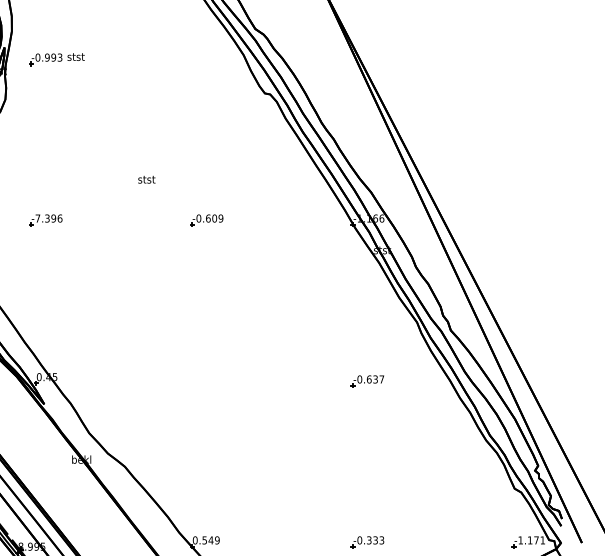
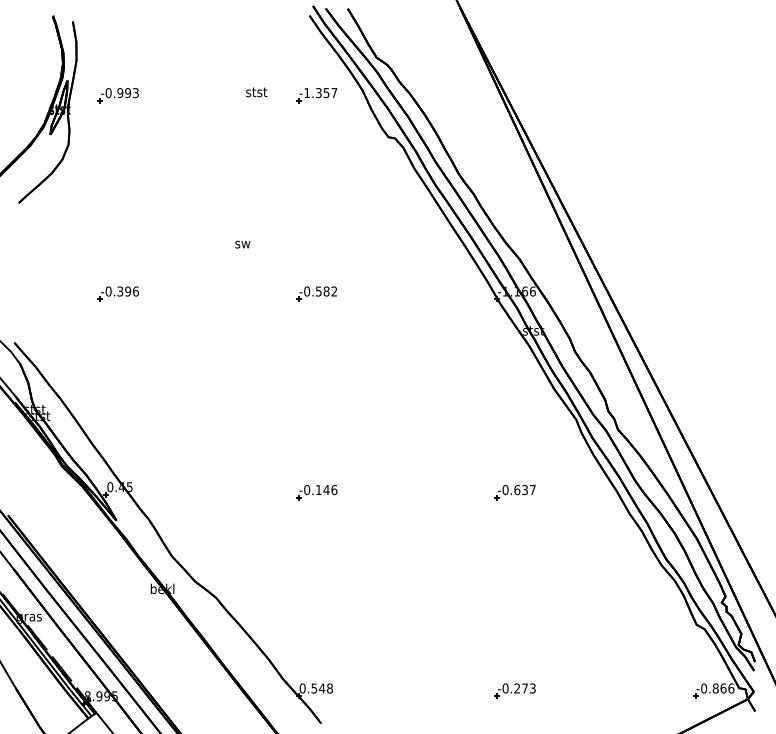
text: (75, 57) -> (256, 92), moved
part: (206, 59) -> (316, 95), added
text: (146, 179) -> (242, 243), stst -> sw
text: (37, 218) -> (108, 291), -7.396 -> -0.396
text: (214, 218) -> (326, 291), -0.609 -> -0.582
part: (206, 381) -> (316, 492), added
text: (217, 540) -> (329, 688), 0.549 -> 0.548
text: (371, 540) -> (520, 688), -0.333 -> -0.273
text: (531, 540) -> (717, 688), -1.171 -> -0.866

